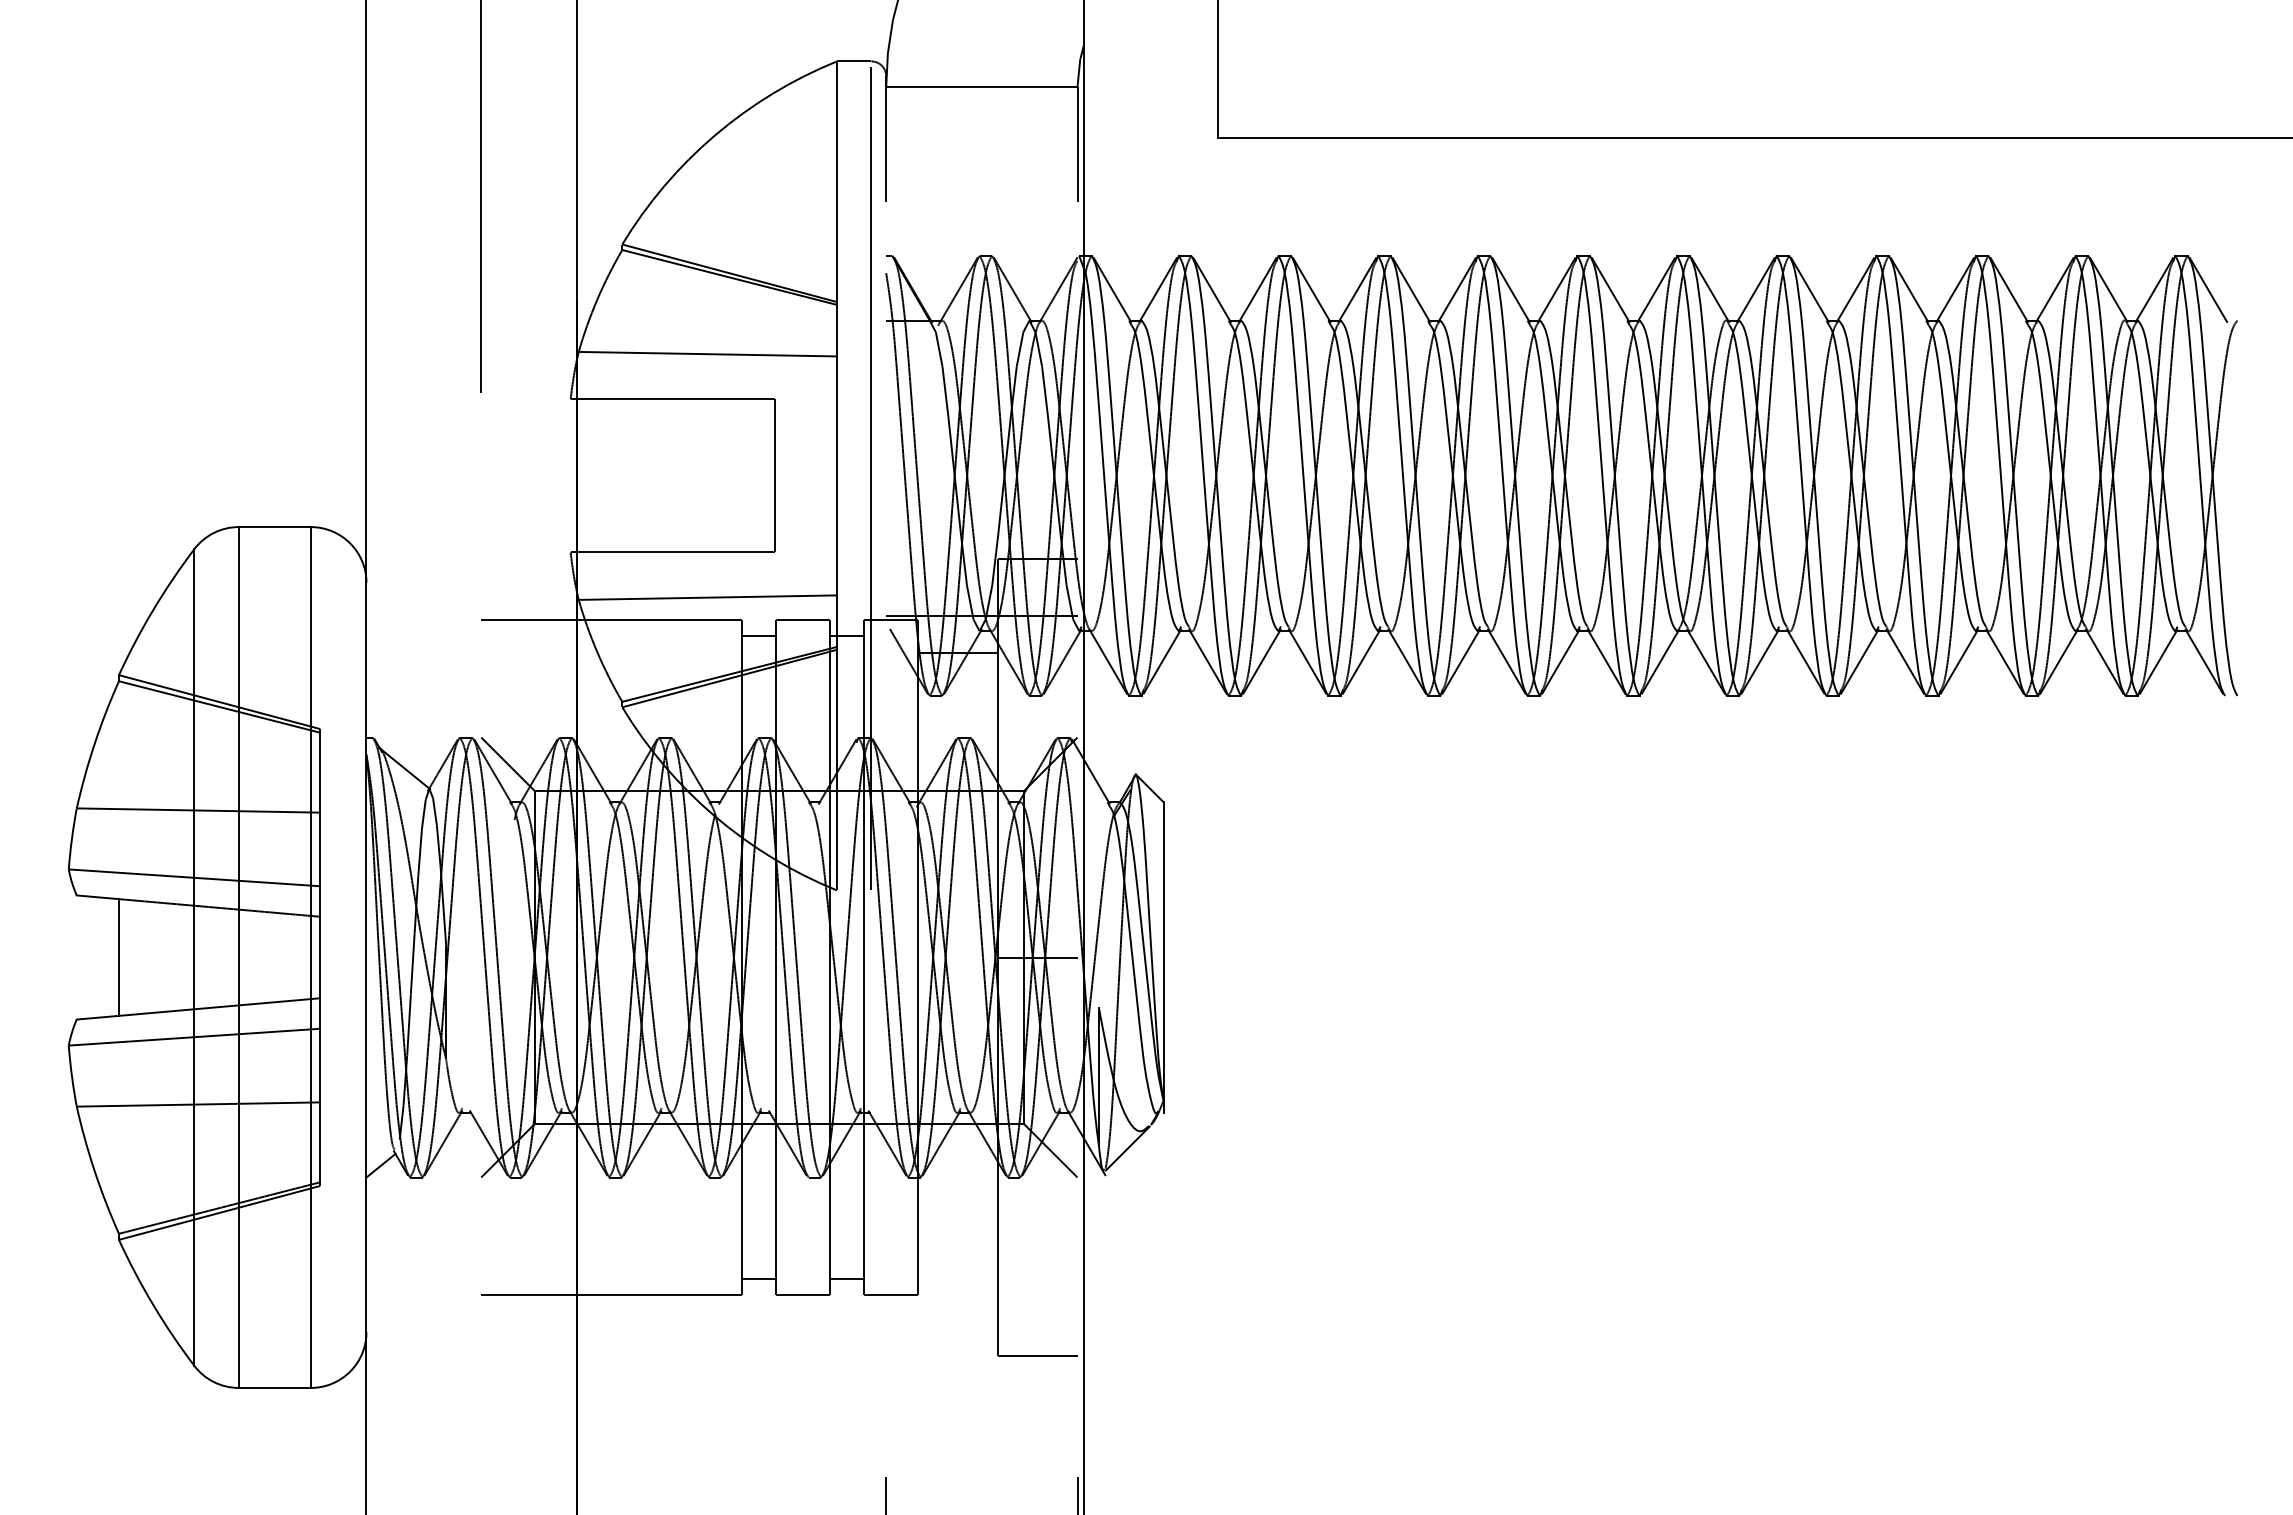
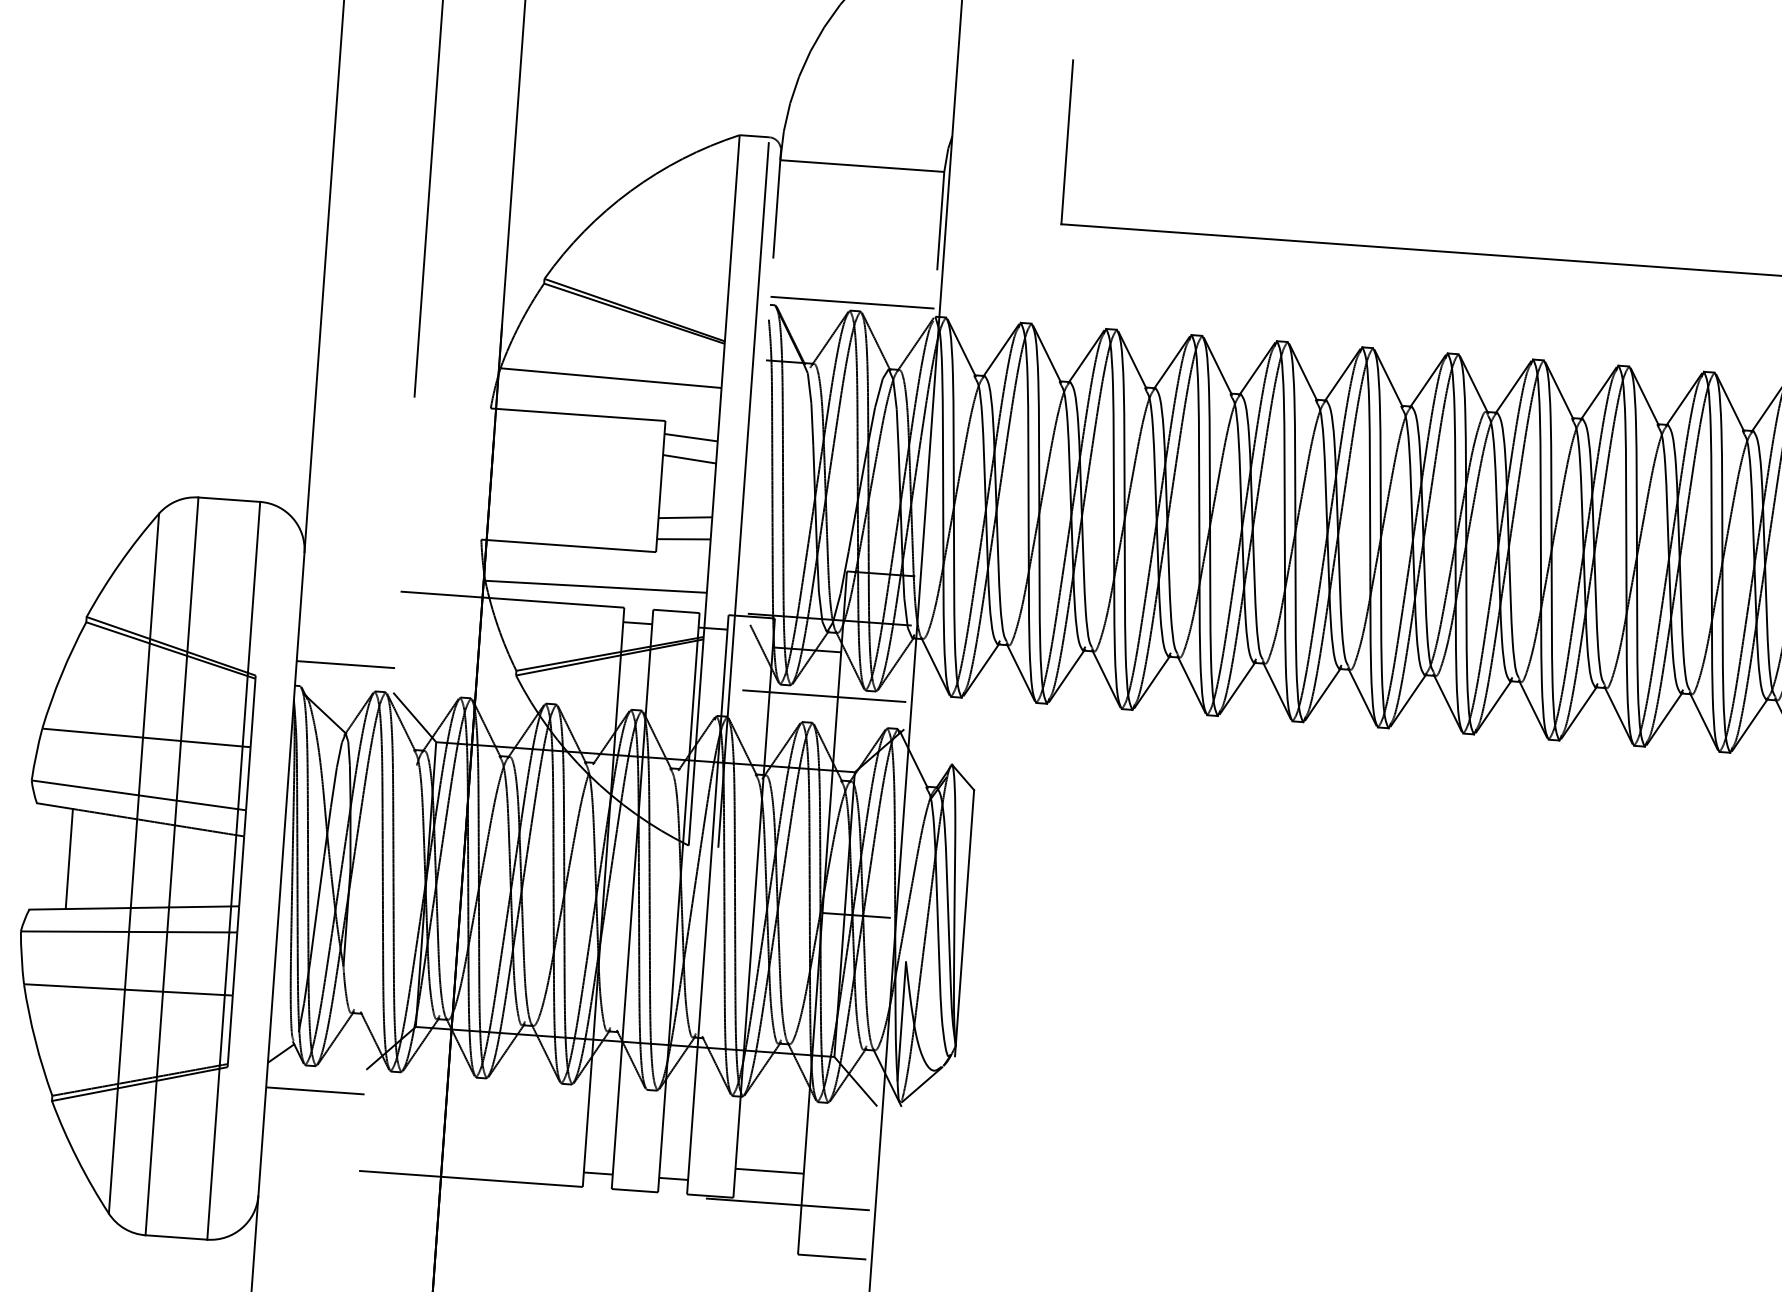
line: (981, 246) -> (852, 302), added
line: (805, 416) -> (690, 437), added
line: (805, 441) -> (689, 458), added
line: (805, 509) -> (685, 517), added
line: (805, 535) -> (683, 539), added
line: (981, 705) -> (824, 696), added
line: (423, 708) -> (345, 664), added
line: (423, 1206) -> (315, 1091), added
line: (957, 1261) -> (769, 1171), added
line: (981, 1298) -> (787, 1204), added

